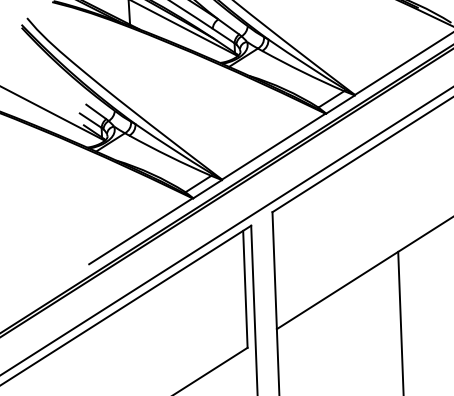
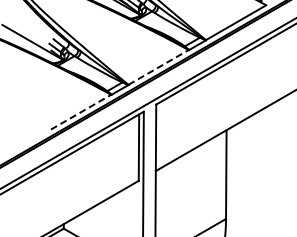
line: (273, 146) -> (158, 67), solid -> dashed
line: (141, 231) -> (81, 112), solid -> dashed

